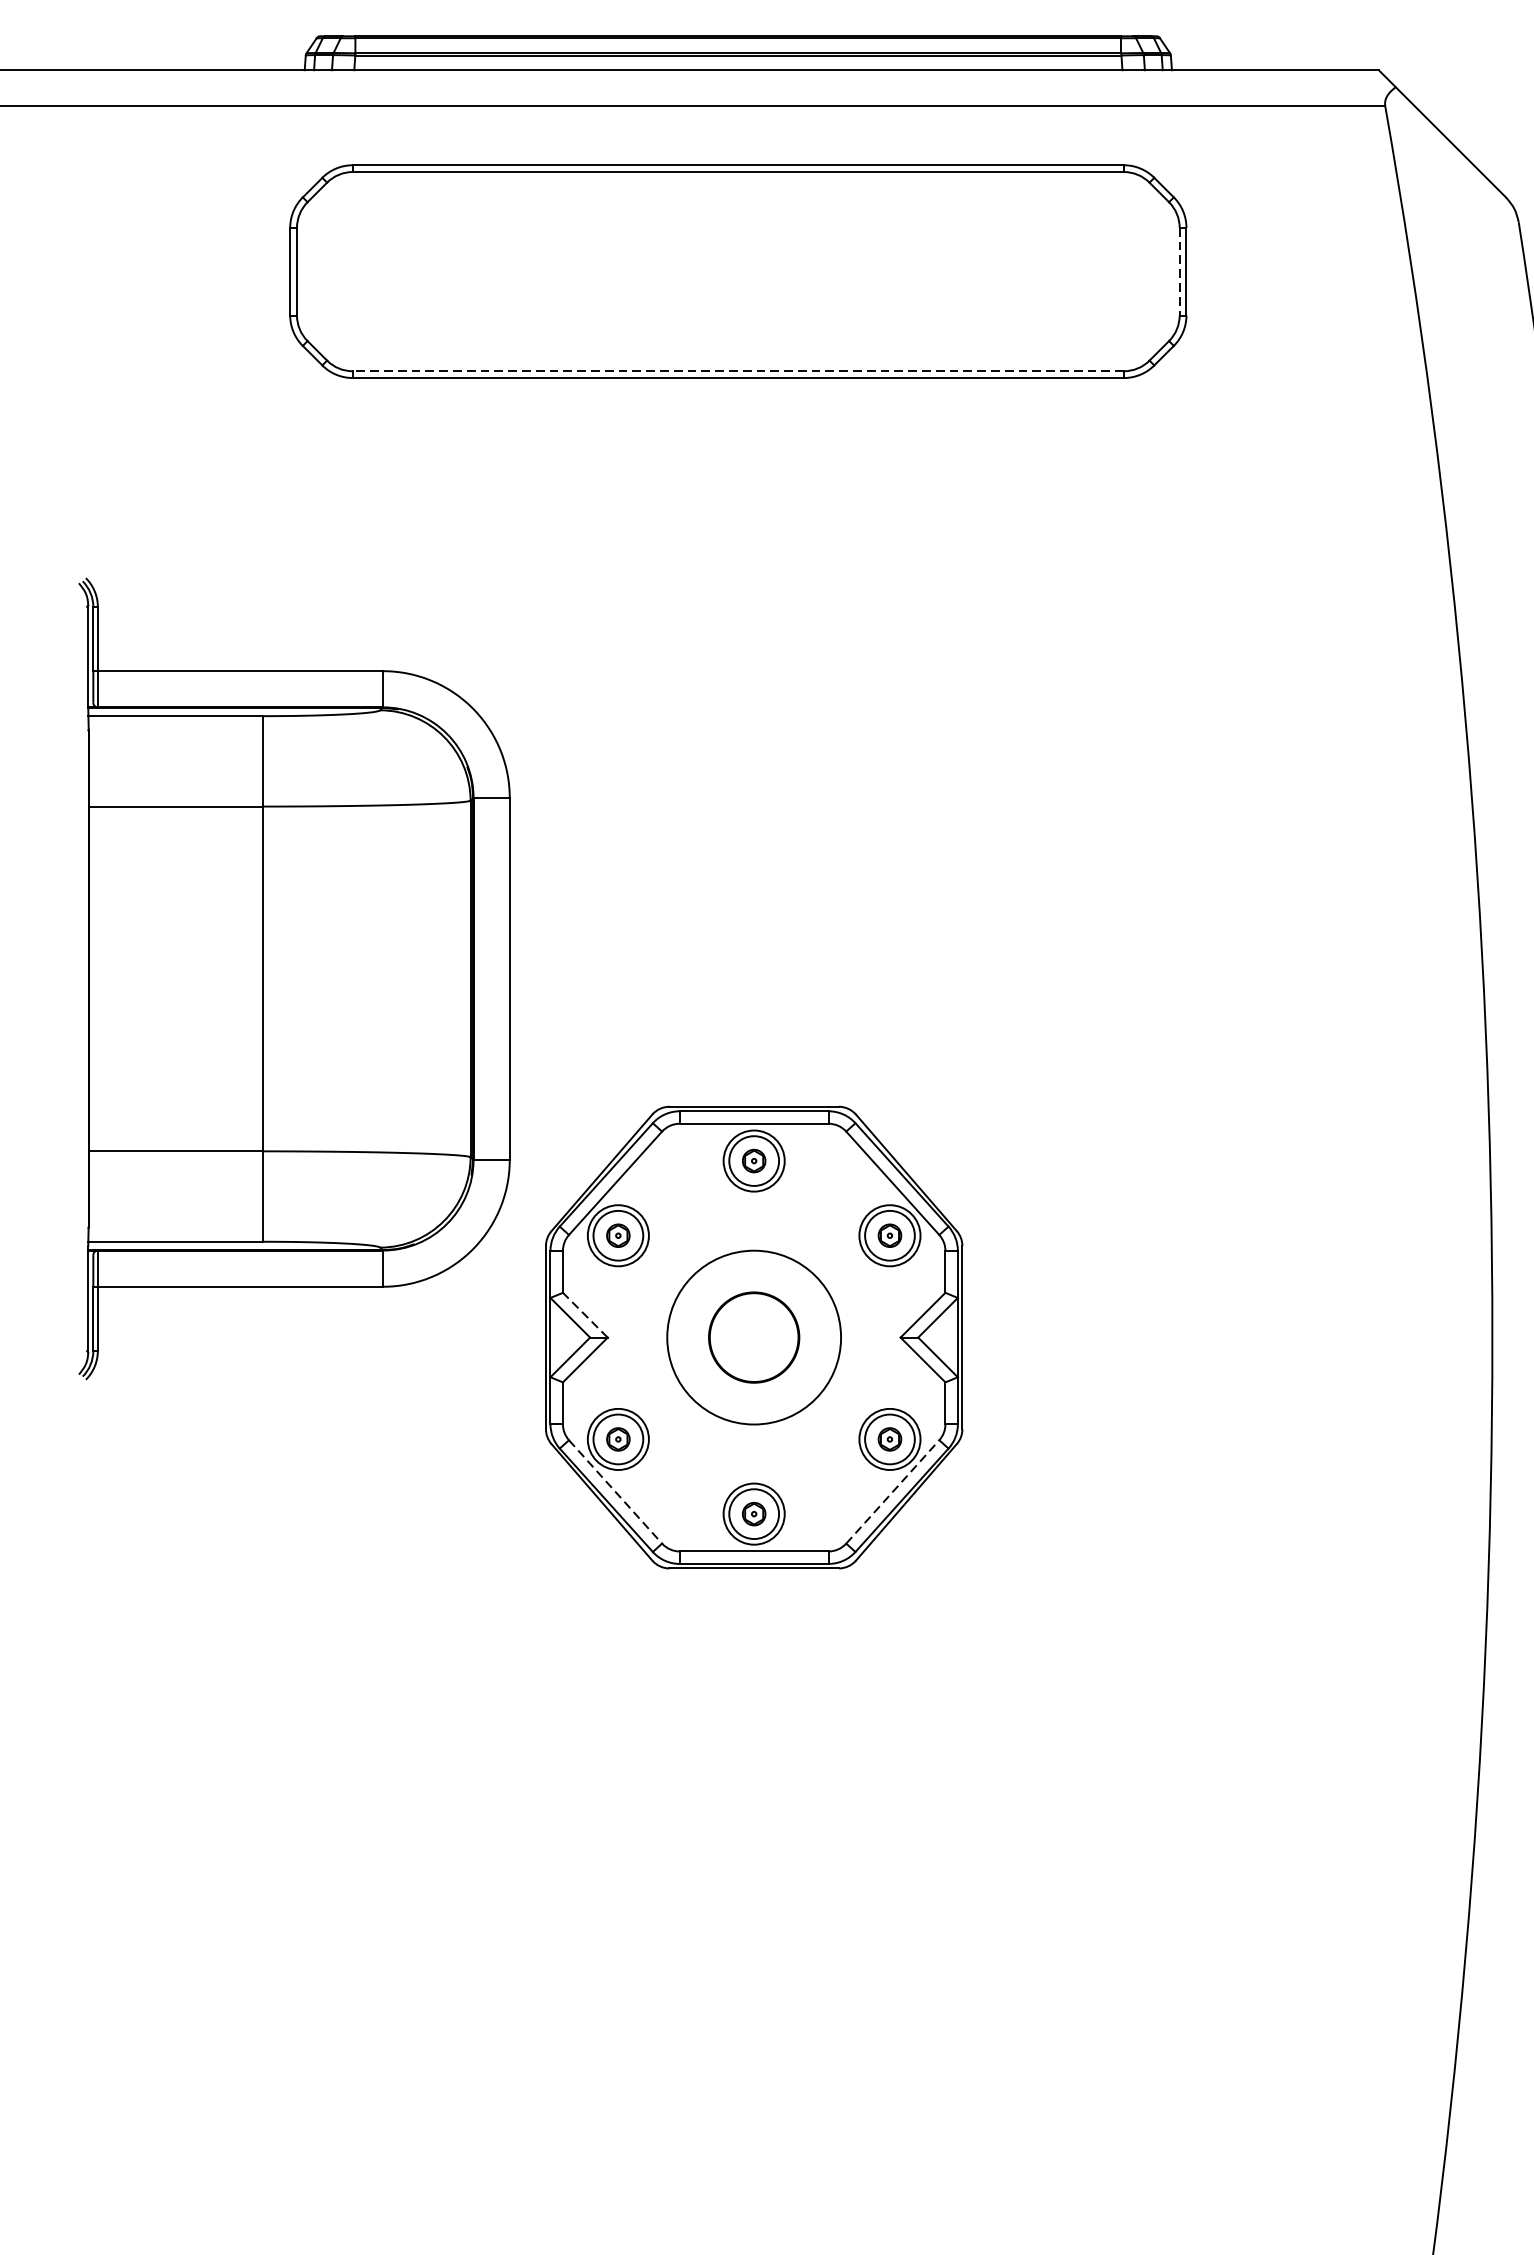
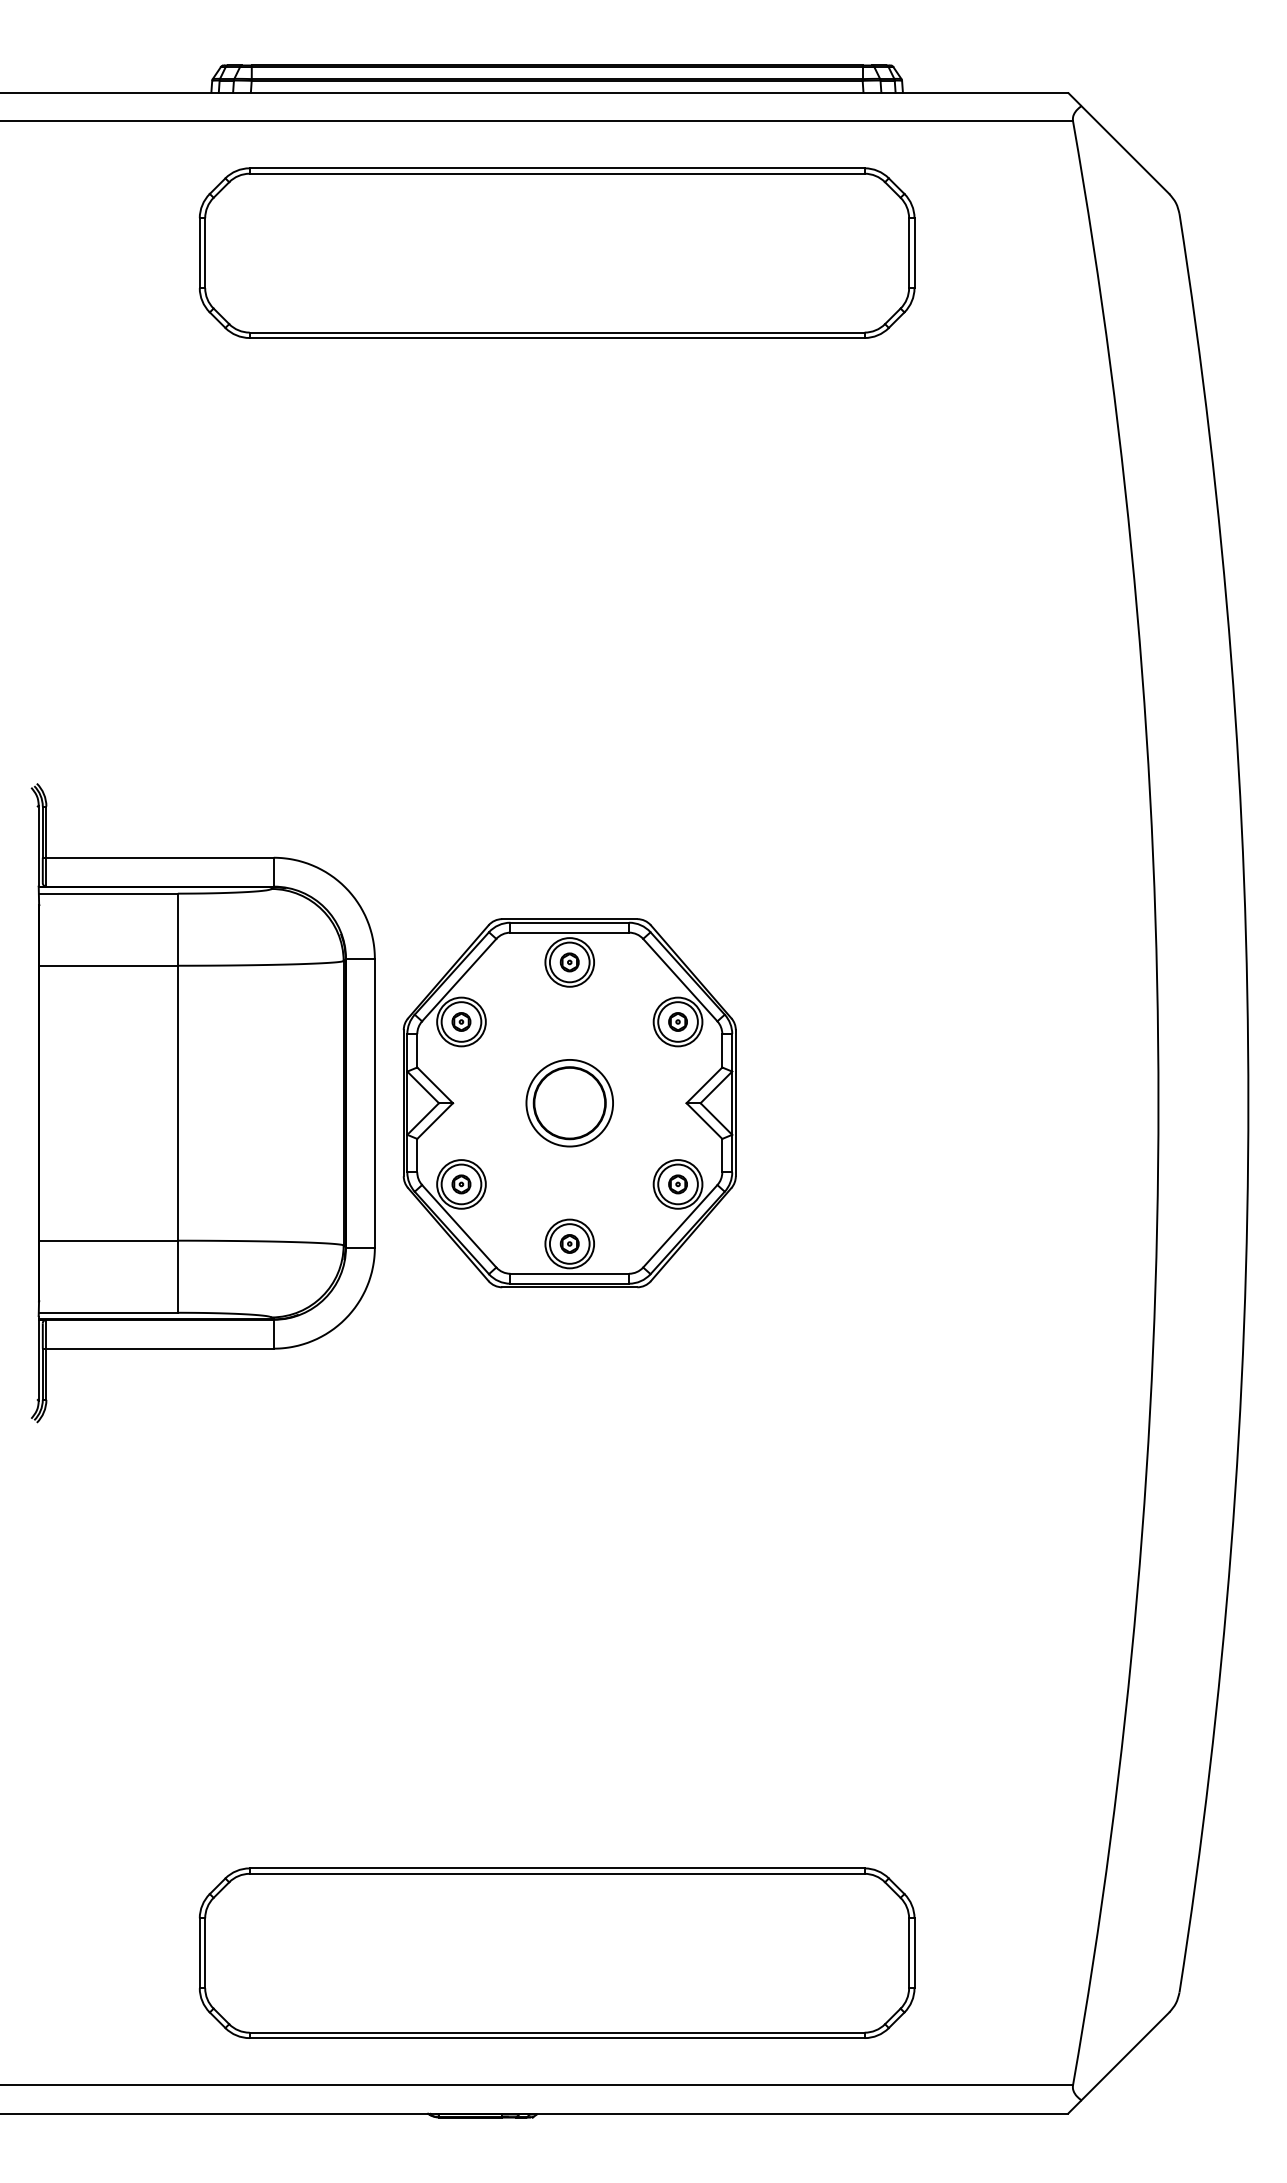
line: (1180, 272) -> (909, 253), dashed -> solid
line: (737, 371) -> (556, 332), dashed -> solid
part: (293, 979) -> (202, 1103), moved
line: (584, 1315) -> (434, 1085), dashed -> solid
circle: (753, 1336) -> (569, 1102), size x0.62
line: (893, 1490) -> (680, 1225), dashed -> solid
line: (615, 1492) -> (459, 1226), dashed -> solid

